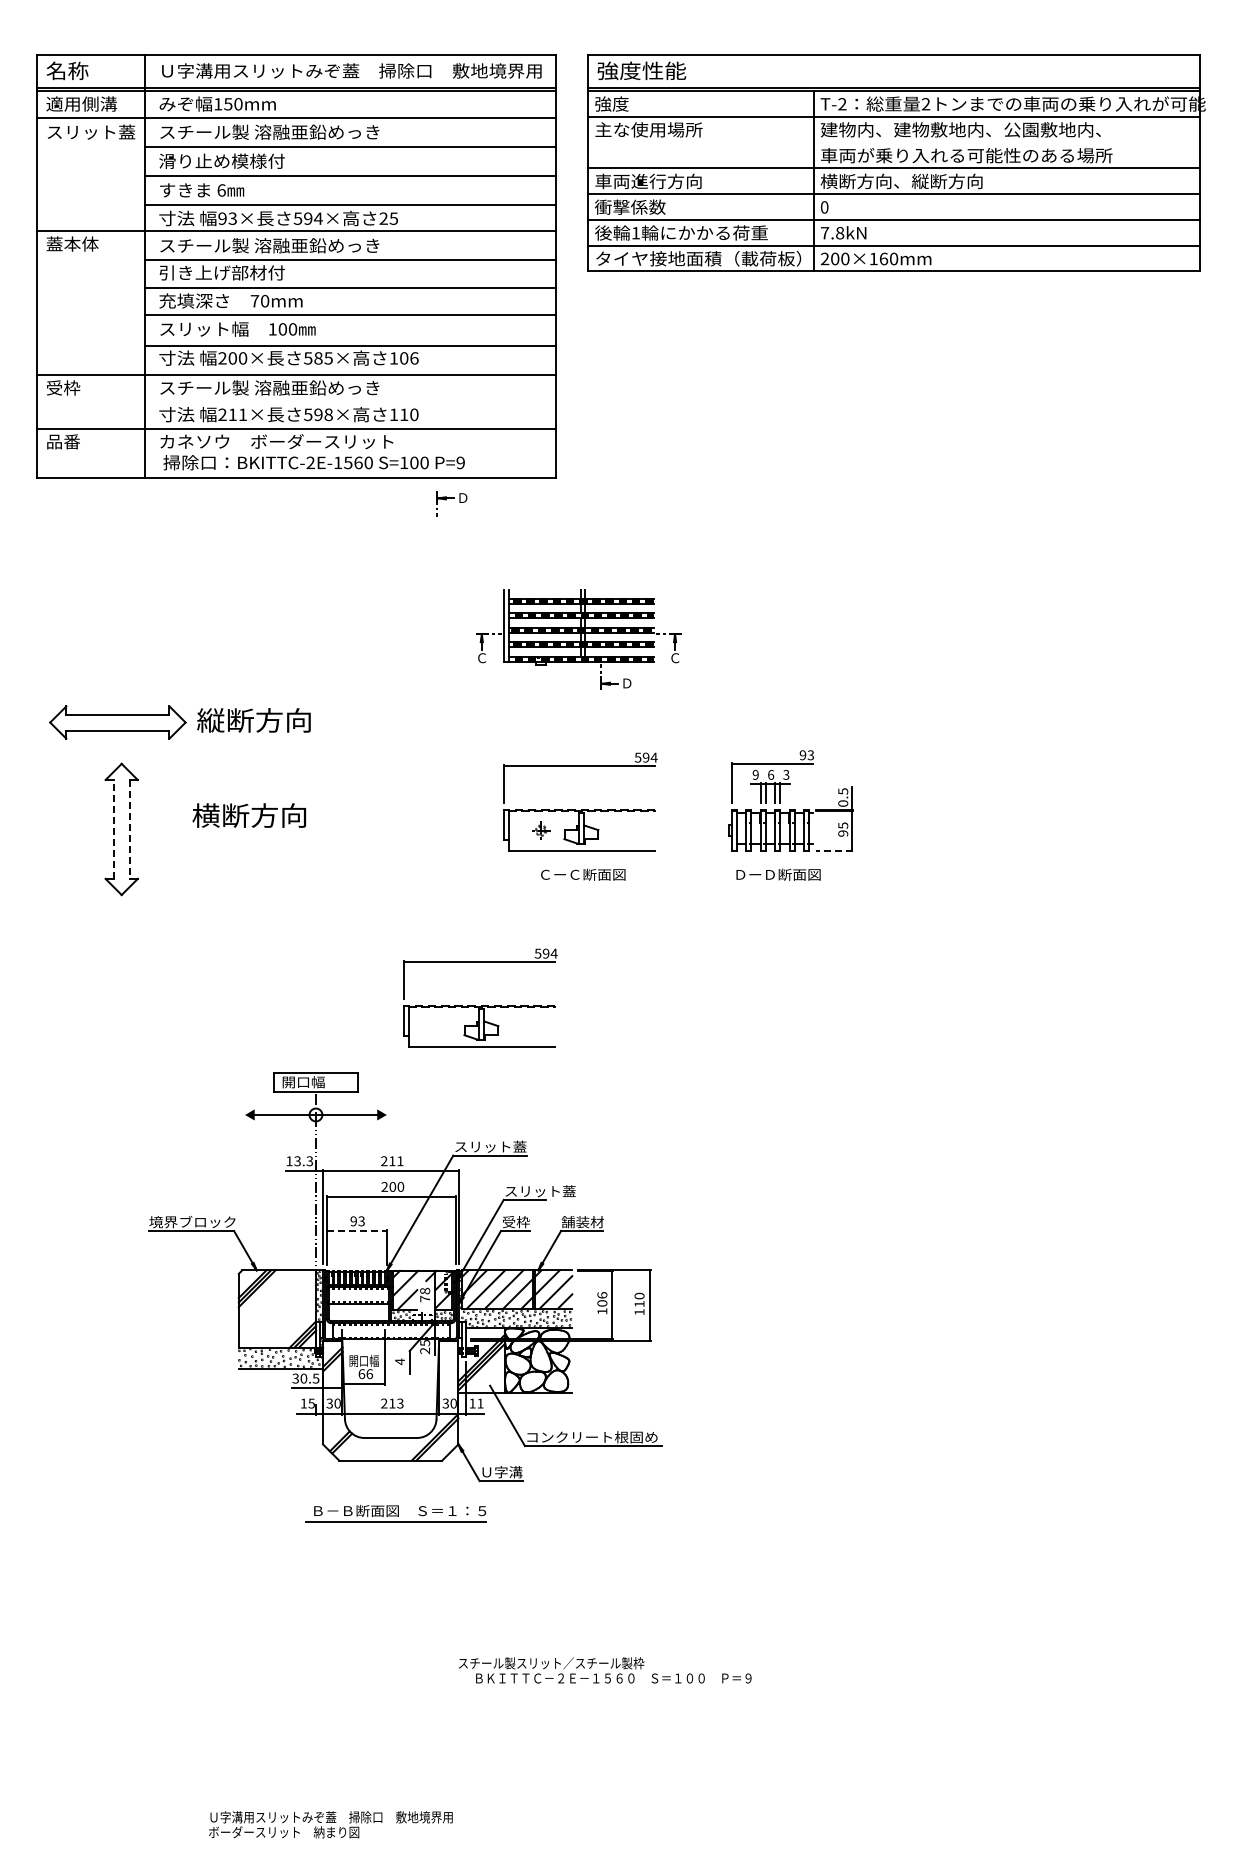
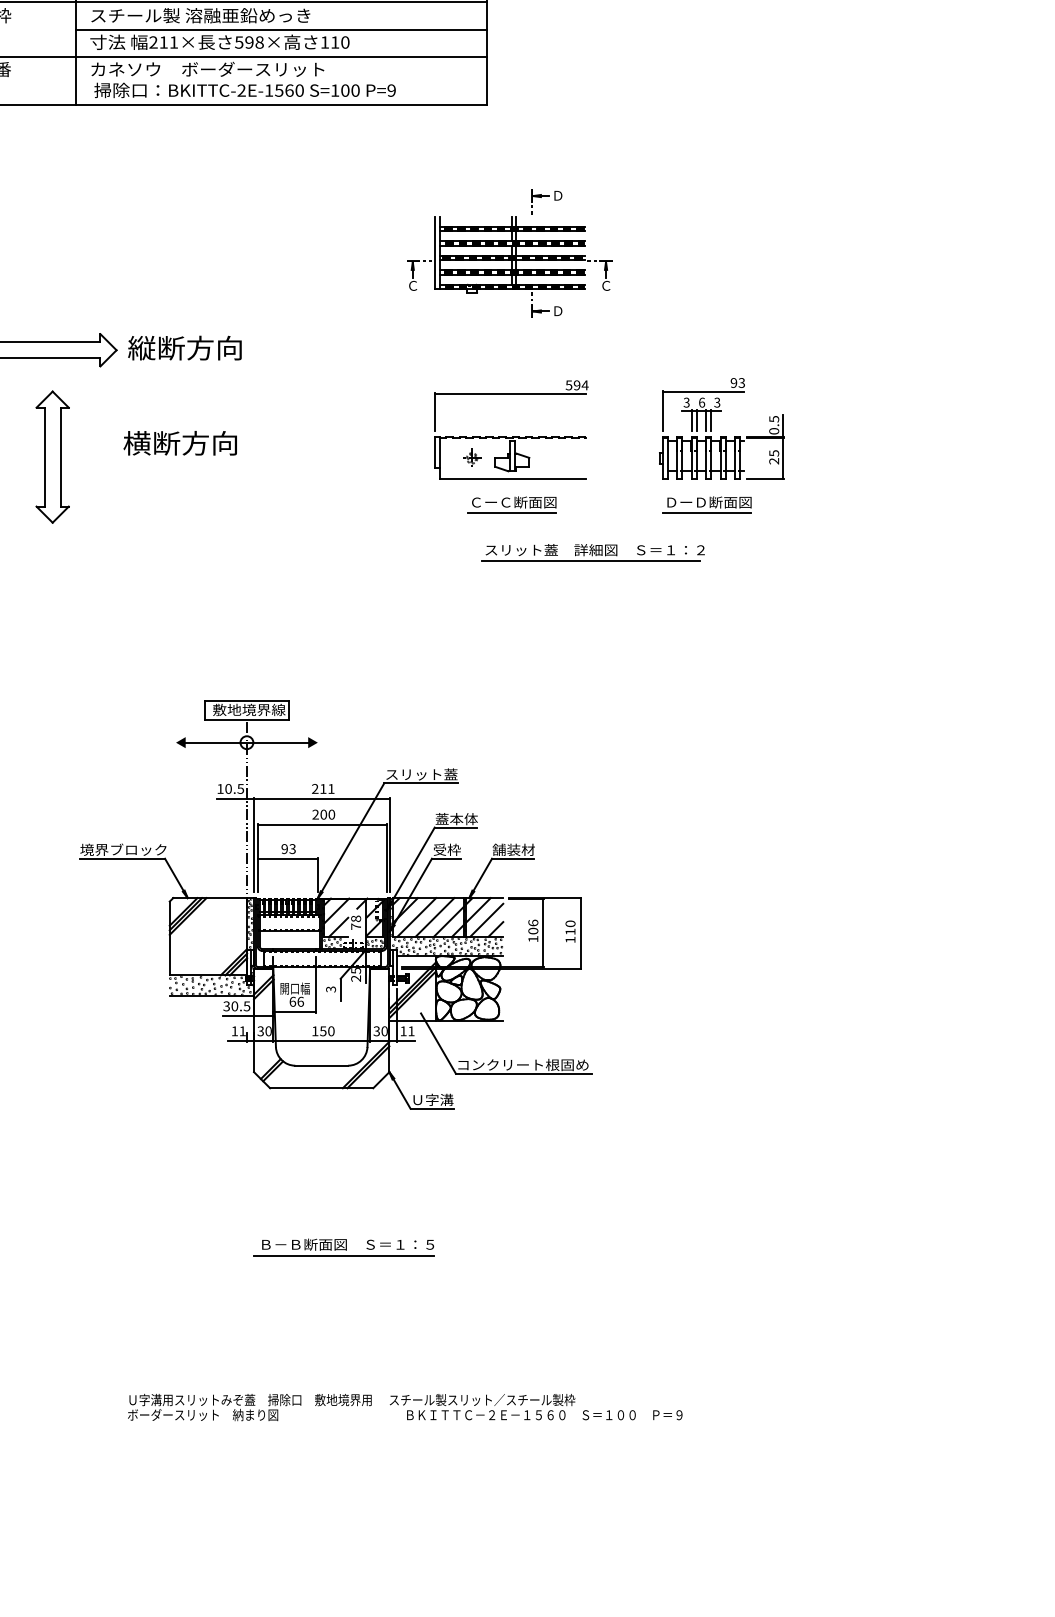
line: (349, 401) -> (280, 29), added
part: (451, 503) -> (546, 201), moved
text: (755, 774) -> (686, 402), 9 -> 3
line: (113, 828) -> (44, 456), dashed -> solid
line: (129, 829) -> (60, 457), dashed -> solid
text: (843, 833) -> (774, 461), 95 -> 25
line: (834, 850) -> (765, 478), dashed -> solid
line: (580, 884) -> (511, 512), added
line: (775, 884) -> (706, 512), added
part: (661, 924) -> (592, 552), added
part: (481, 1005) -> (412, 633), removed
text: (318, 1082) -> (249, 710), 開口幅 -> 敷地境界線
text: (303, 1161) -> (234, 789), 13.3 -> 10.5
text: (539, 1191) -> (470, 819), スリット蓋 -> 蓋本体
line: (356, 1231) -> (287, 859), dashed -> solid
text: (400, 1361) -> (331, 989), 4 -> 3
text: (311, 1403) -> (242, 1031), 15 -> 11
text: (392, 1403) -> (323, 1031), 213 -> 150
part: (395, 1513) -> (343, 1247), moved
text: (605, 1670) -> (536, 1407), moved
text: (330, 1824) -> (249, 1407), moved

